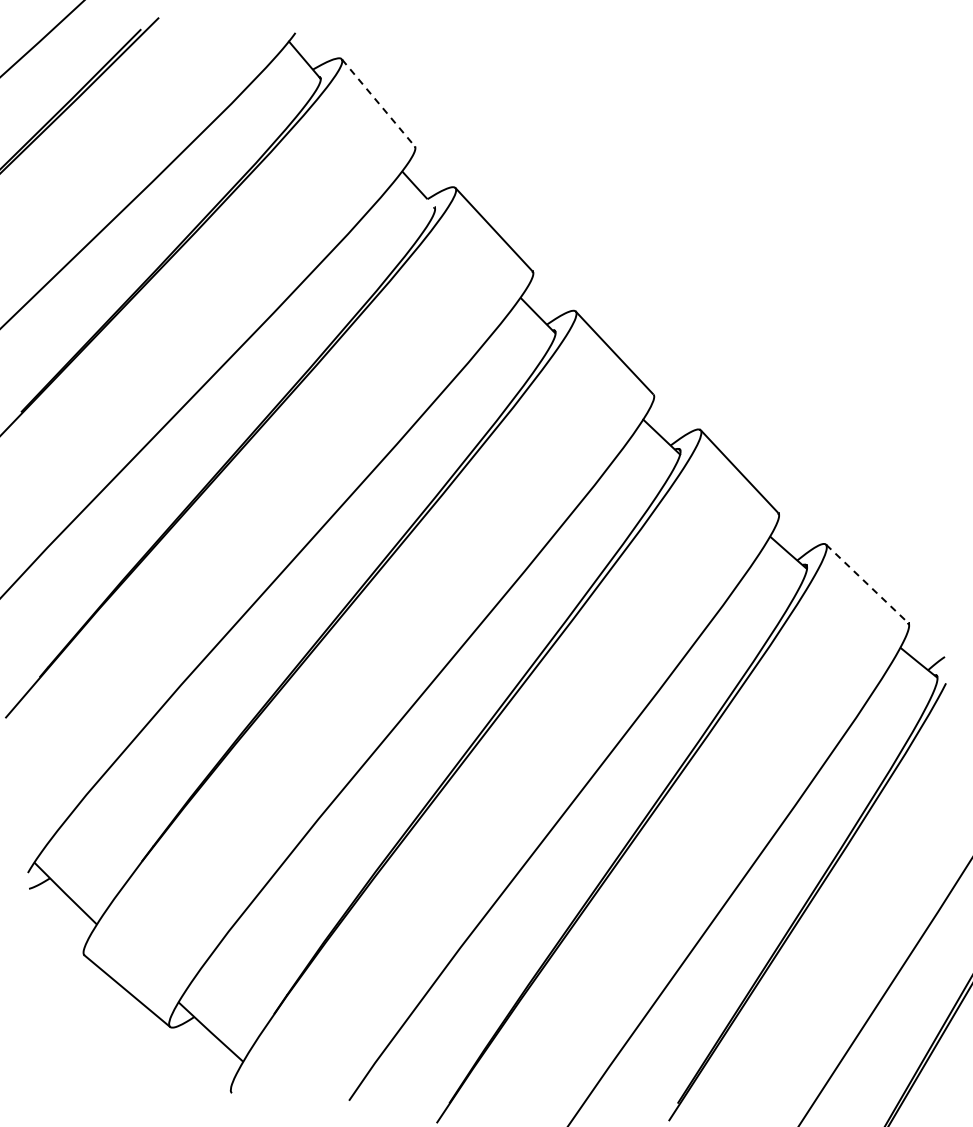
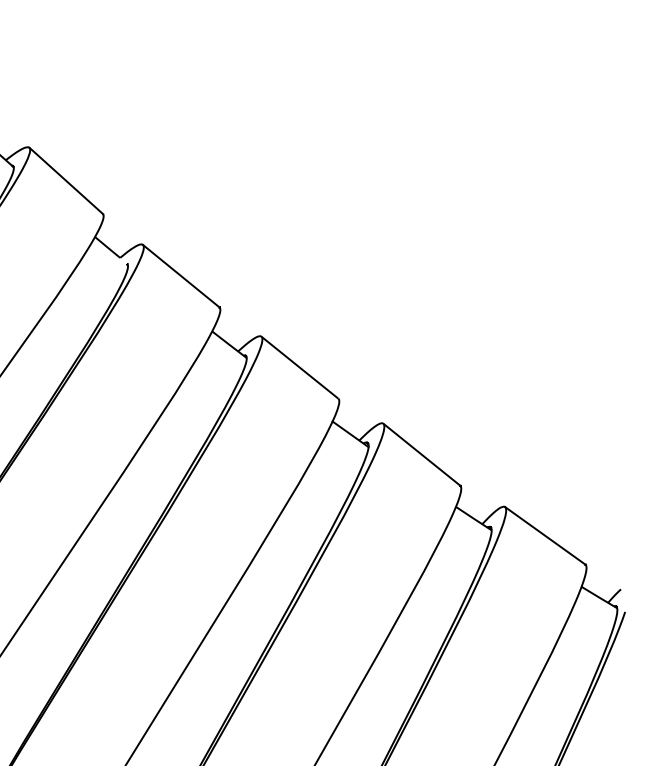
line: (378, 102) -> (66, 180), dashed -> solid
line: (867, 583) -> (545, 535), dashed -> solid

